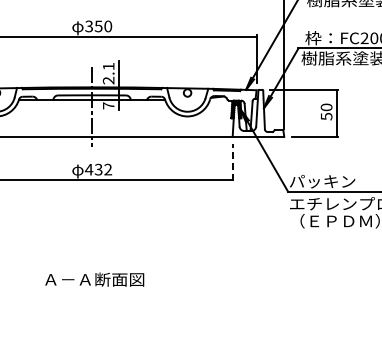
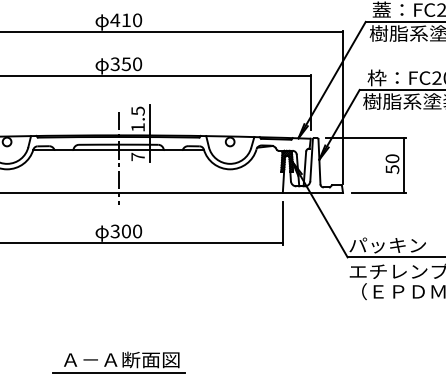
text: (108, 73) -> (137, 119), 2.1 -> 1.5
line: (232, 162) -> (282, 223), dashed -> solid
text: (98, 169) -> (126, 231), 432 -> 300
line: (91, 290) -> (117, 372), added

